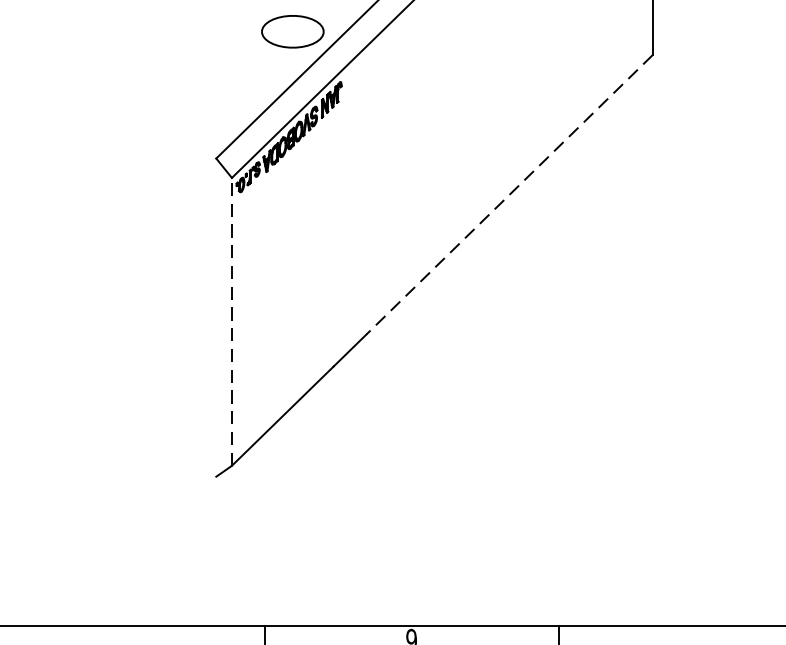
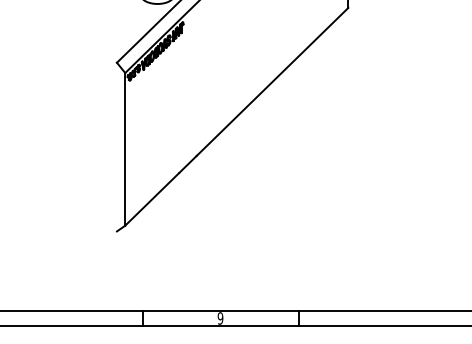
line: (509, 193) -> (272, 81), dashed -> solid
line: (232, 320) -> (125, 148), dashed -> solid

